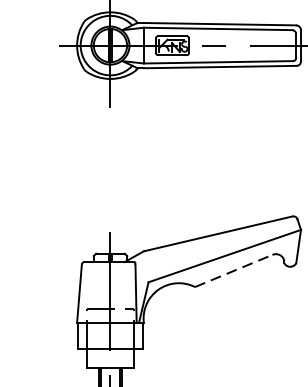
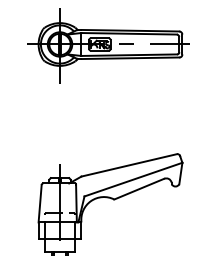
line: (234, 271) -> (139, 189), dashed -> solid

